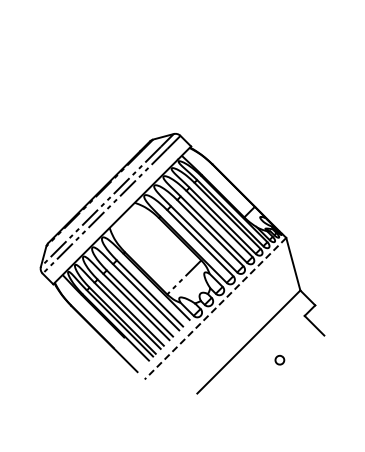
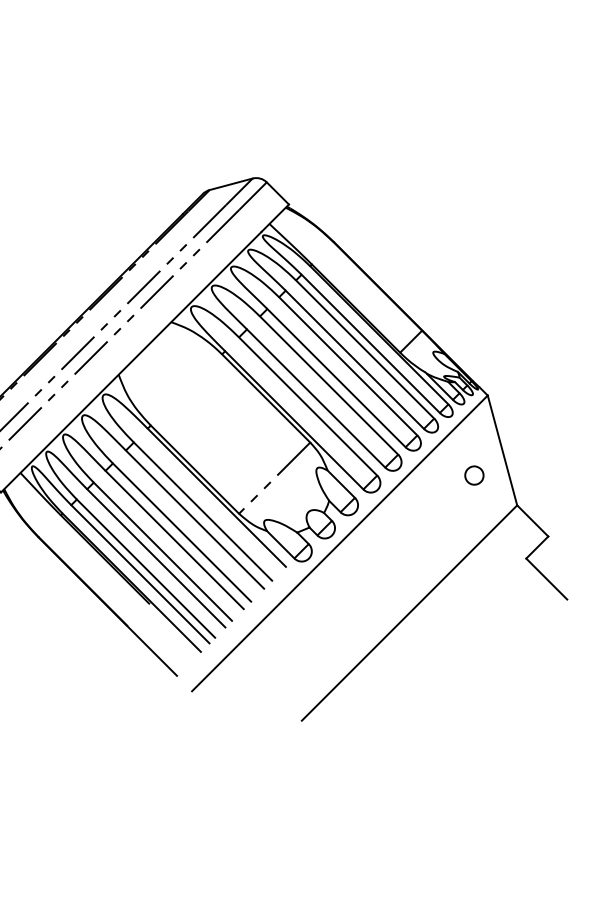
line: (215, 309) -> (339, 545), dashed -> solid
part: (279, 360) -> (473, 476), moved

